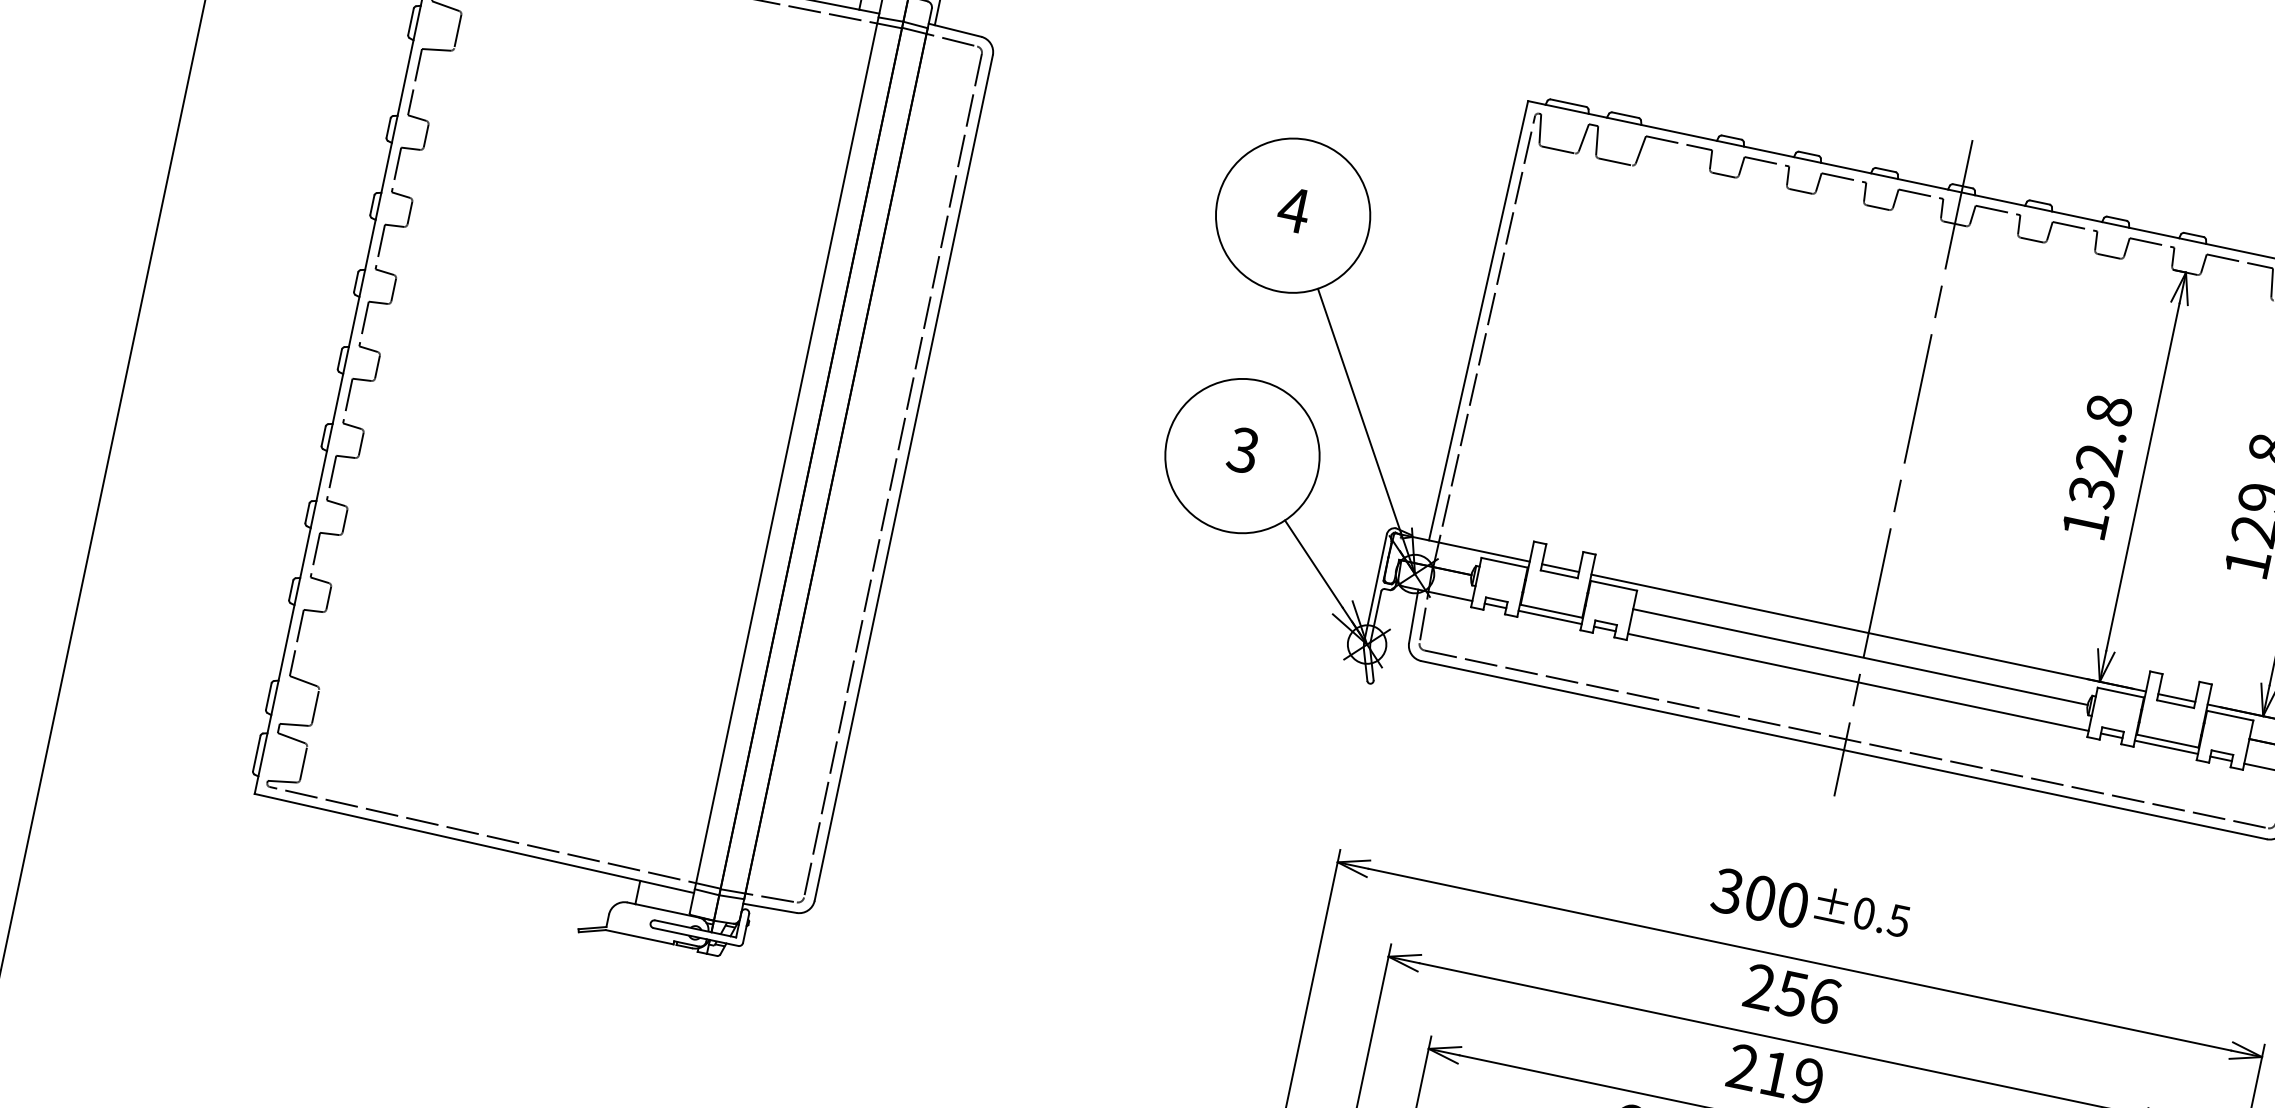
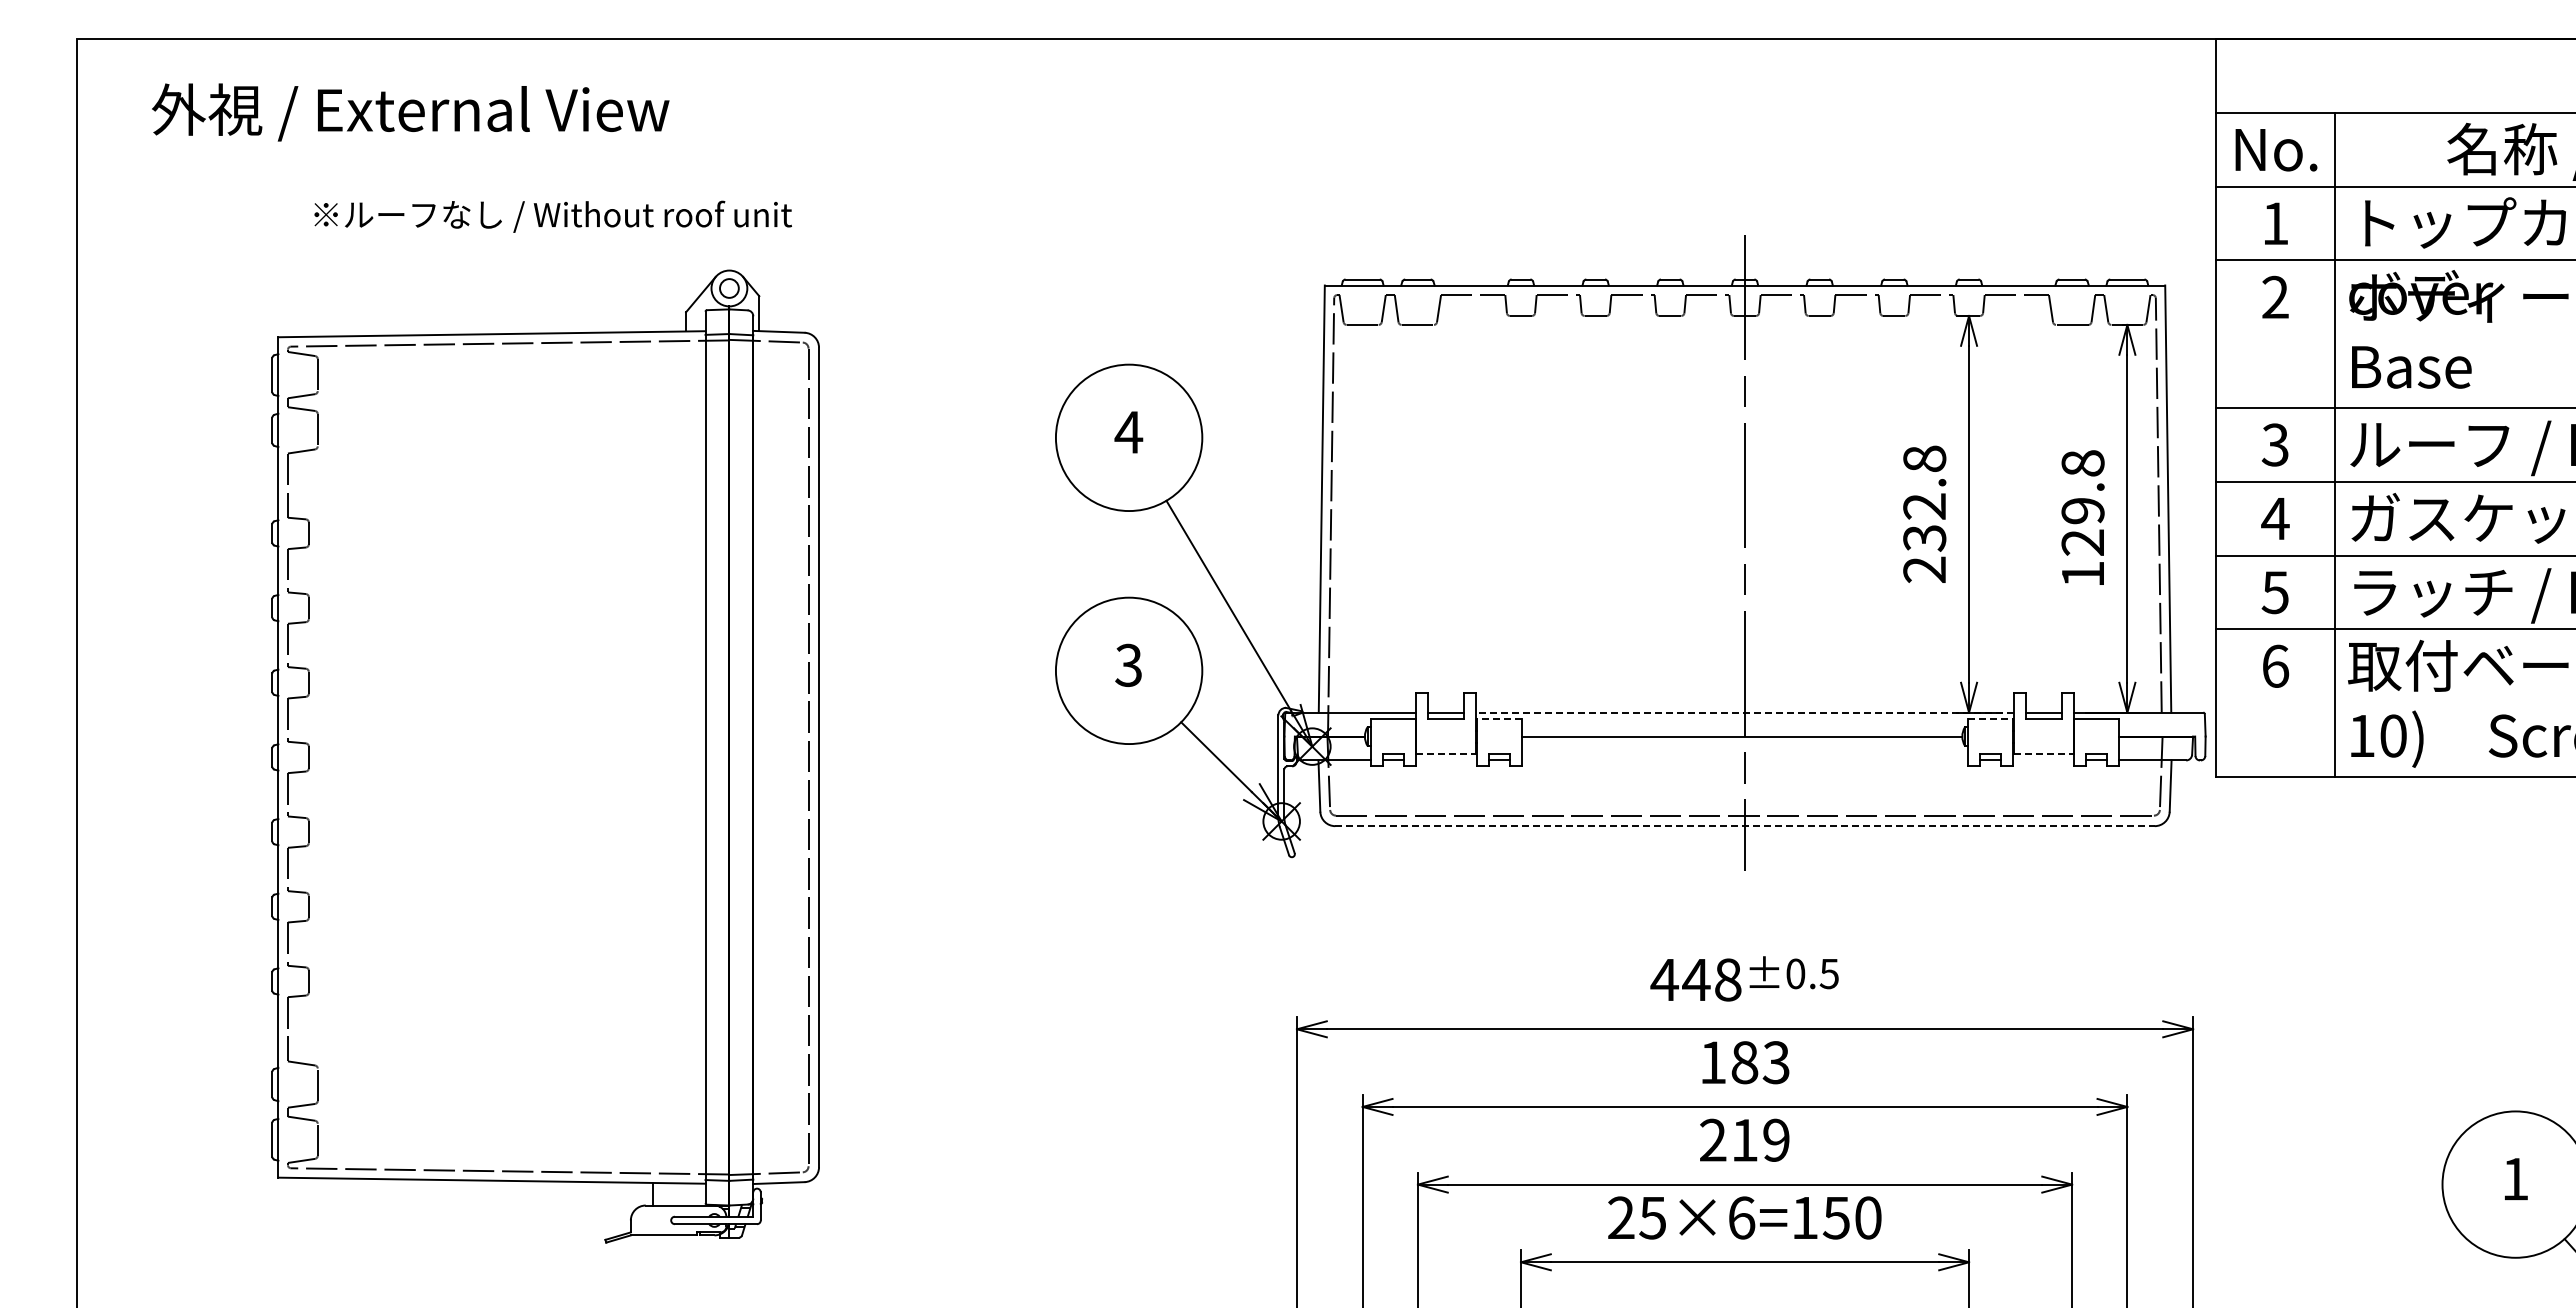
text: (2084, 524) -> (1924, 569), 132.8 -> 232.8
line: (1613, 585) -> (1498, 718), solid -> dashed
line: (1551, 611) -> (1446, 754), solid -> dashed
line: (1549, 617) -> (1445, 760), removed
line: (1869, 633) -> (1745, 712), solid -> dashed
line: (1857, 682) -> (1744, 760), removed
line: (2121, 692) -> (1991, 718), solid -> dashed
line: (2167, 741) -> (2043, 754), solid -> dashed
line: (2166, 747) -> (2043, 760), removed
line: (1844, 750) -> (1745, 826), solid -> dashed
text: (1759, 897) -> (1695, 979), 300 -> 448
text: (1792, 993) -> (1744, 1062), 256 -> 183

